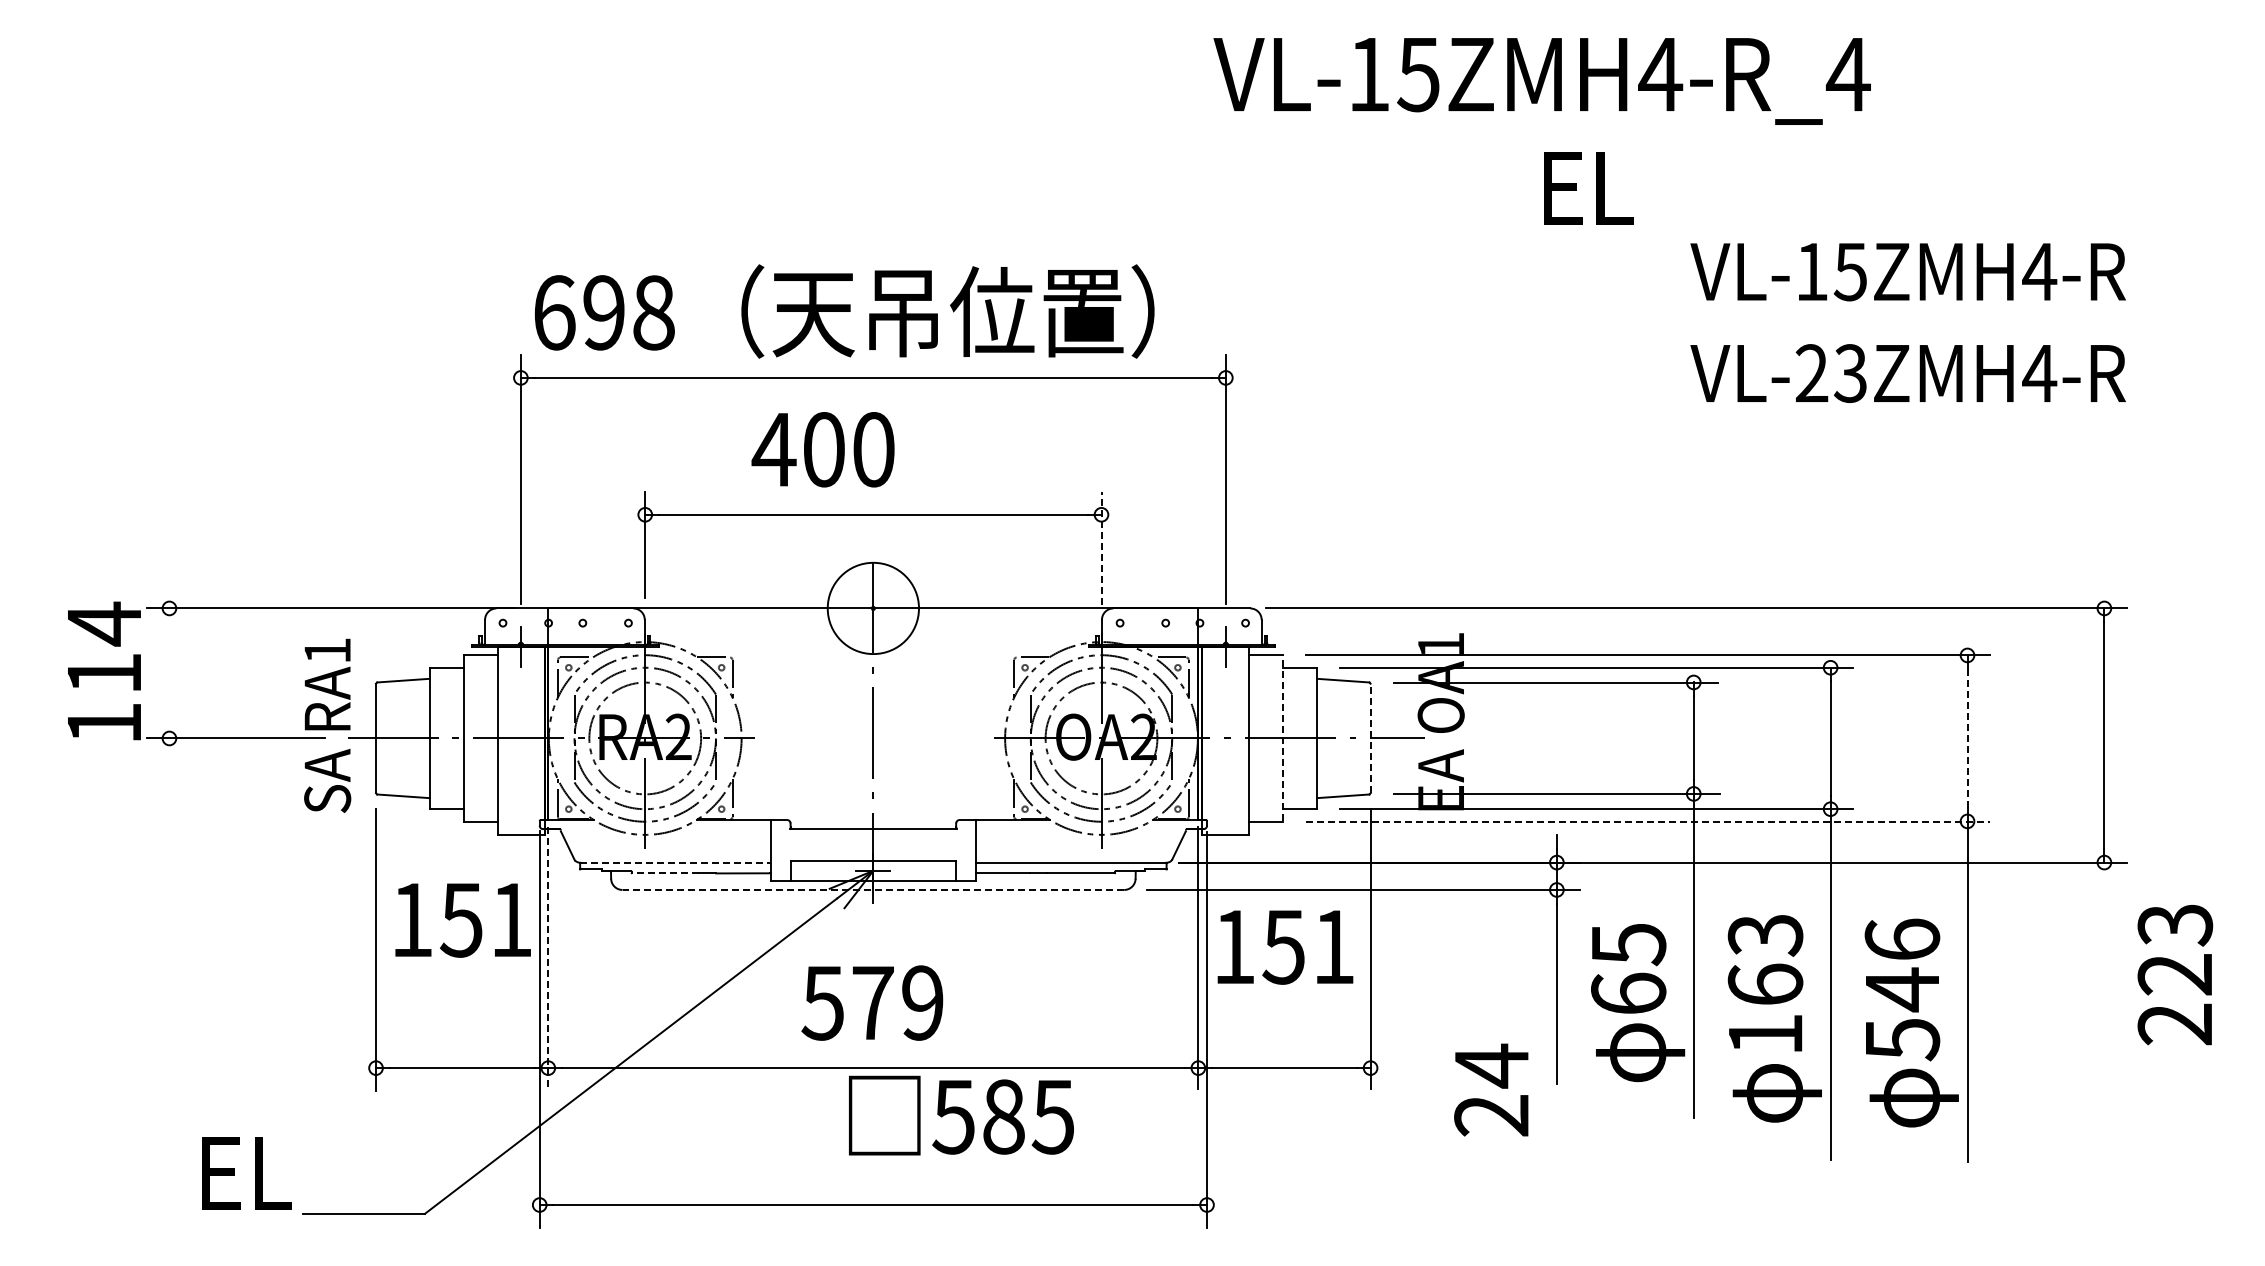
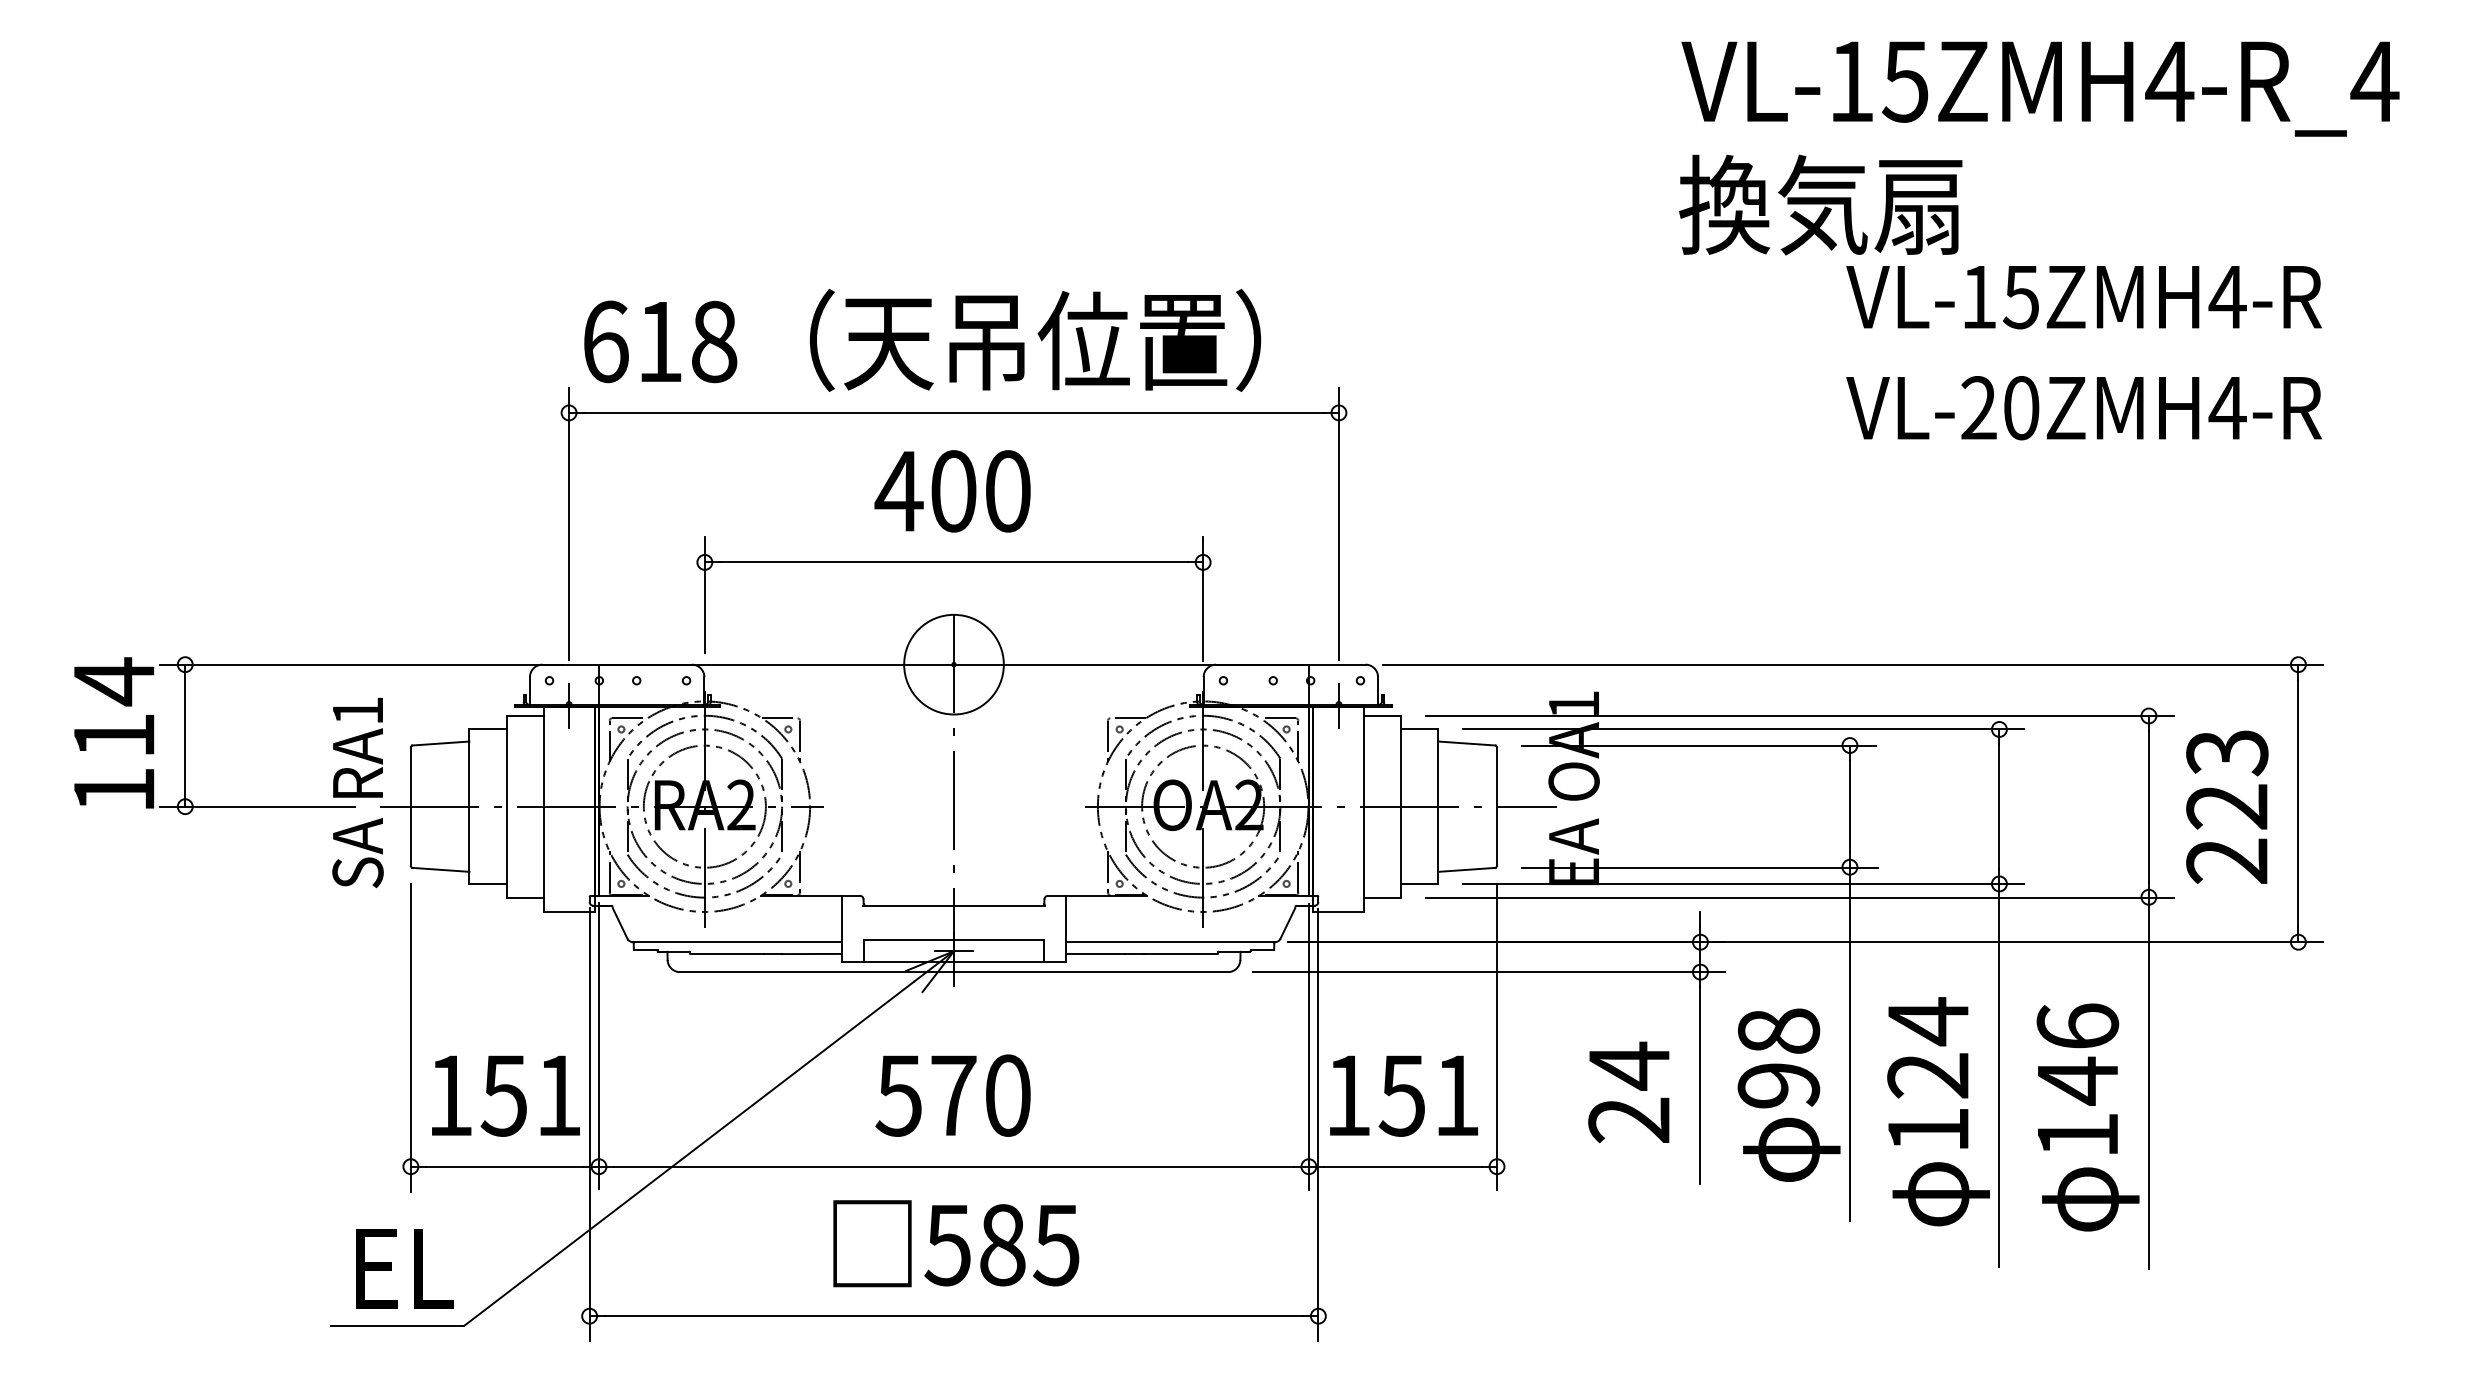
text: (1541, 81) -> (2039, 89), moved
text: (1666, 187) -> (1820, 204), EL -> 換気扇
text: (603, 312) -> (659, 341), 698 -> 618
text: (1850, 373) -> (2021, 408), VL-23ZMH4-R -> VL-20ZMH4-R
text: (822, 449) -> (951, 491), moved
line: (1101, 548) -> (1203, 599), dashed -> solid
line: (169, 673) -> (185, 735), added
line: (1282, 738) -> (1400, 806), dashed -> solid
line: (1370, 738) -> (1496, 806), dashed -> solid
line: (1967, 738) -> (2148, 806), dashed -> solid
line: (1648, 821) -> (1800, 897), dashed -> solid
line: (675, 862) -> (737, 942), dashed -> solid
line: (665, 873) -> (726, 954), dashed -> solid
line: (873, 889) -> (954, 971), dashed -> solid
text: (462, 920) -> (505, 1096), moved
text: (1285, 947) -> (1404, 1096), moved
line: (548, 958) -> (599, 1046), dashed -> solid
text: (1765, 958) -> (1928, 1046), 163 -> 124
text: (1628, 968) -> (1778, 1057), 65 -> 98
text: (2175, 975) -> (2227, 807), moved
text: (922, 1002) -> (1007, 1095), 579 -> 570
text: (1903, 1040) -> (2079, 1136), 546 -> 146
text: (1491, 1089) -> (1629, 1091), moved
text: (961, 1115) -> (956, 1243), moved
text: (246, 1173) -> (404, 1268), moved

